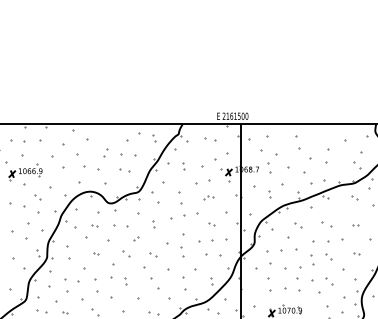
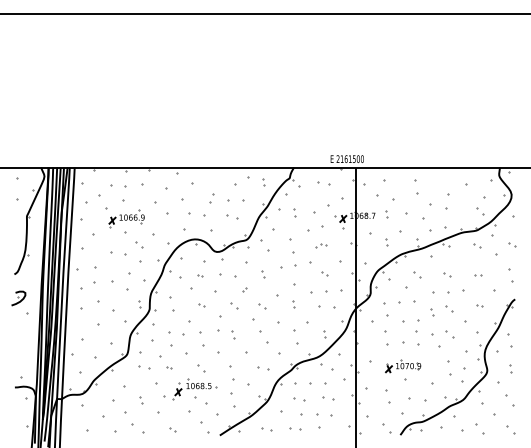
part: (269, 168) -> (386, 214), size x0.62
part: (326, 224) -> (447, 274), size x0.62
part: (182, 252) -> (293, 304), size x0.62
part: (312, 260) -> (432, 312), size x0.62

